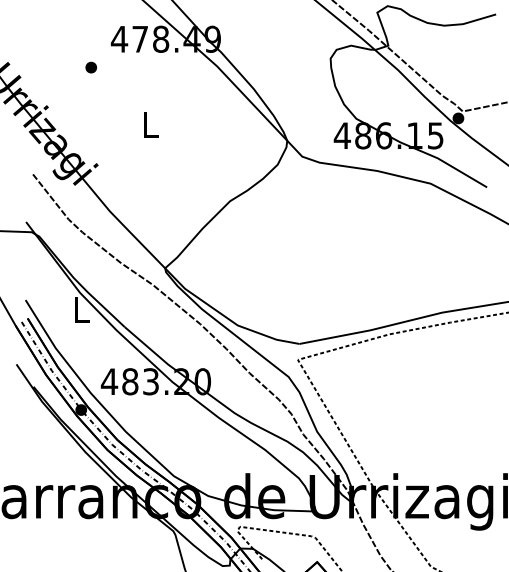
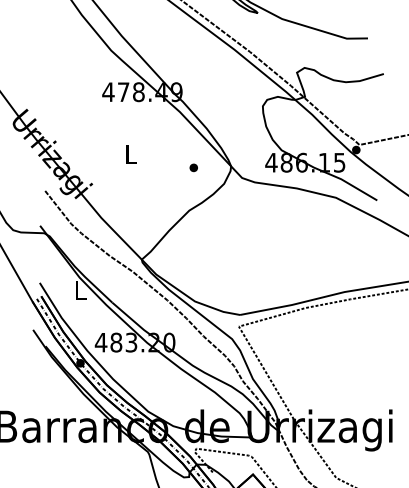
part: (90, 67) -> (193, 167), moved

